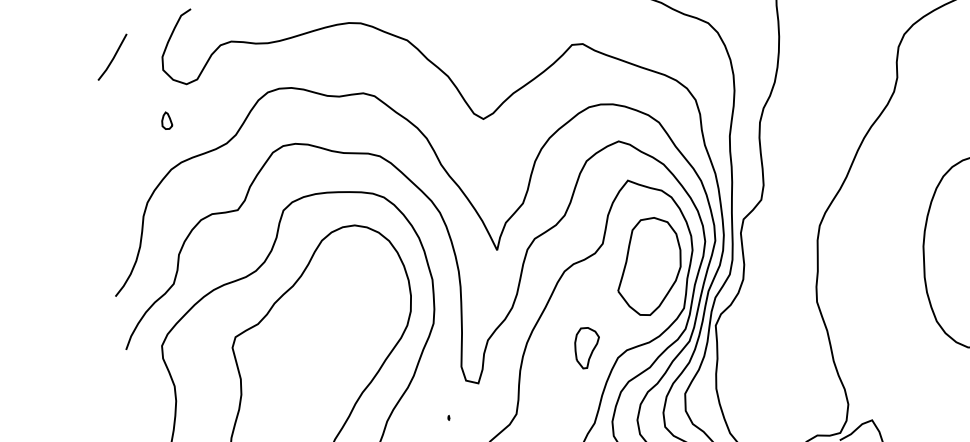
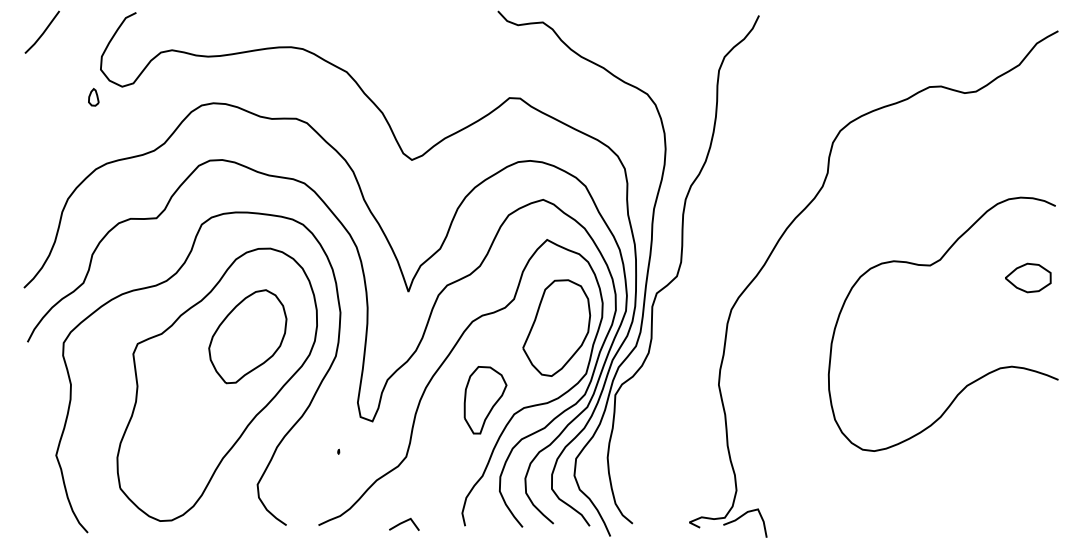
line: (112, 57) -> (42, 32), moved
part: (166, 120) -> (93, 97), moved
part: (343, 315) -> (247, 336), added
part: (587, 347) -> (485, 400), size x1.67

